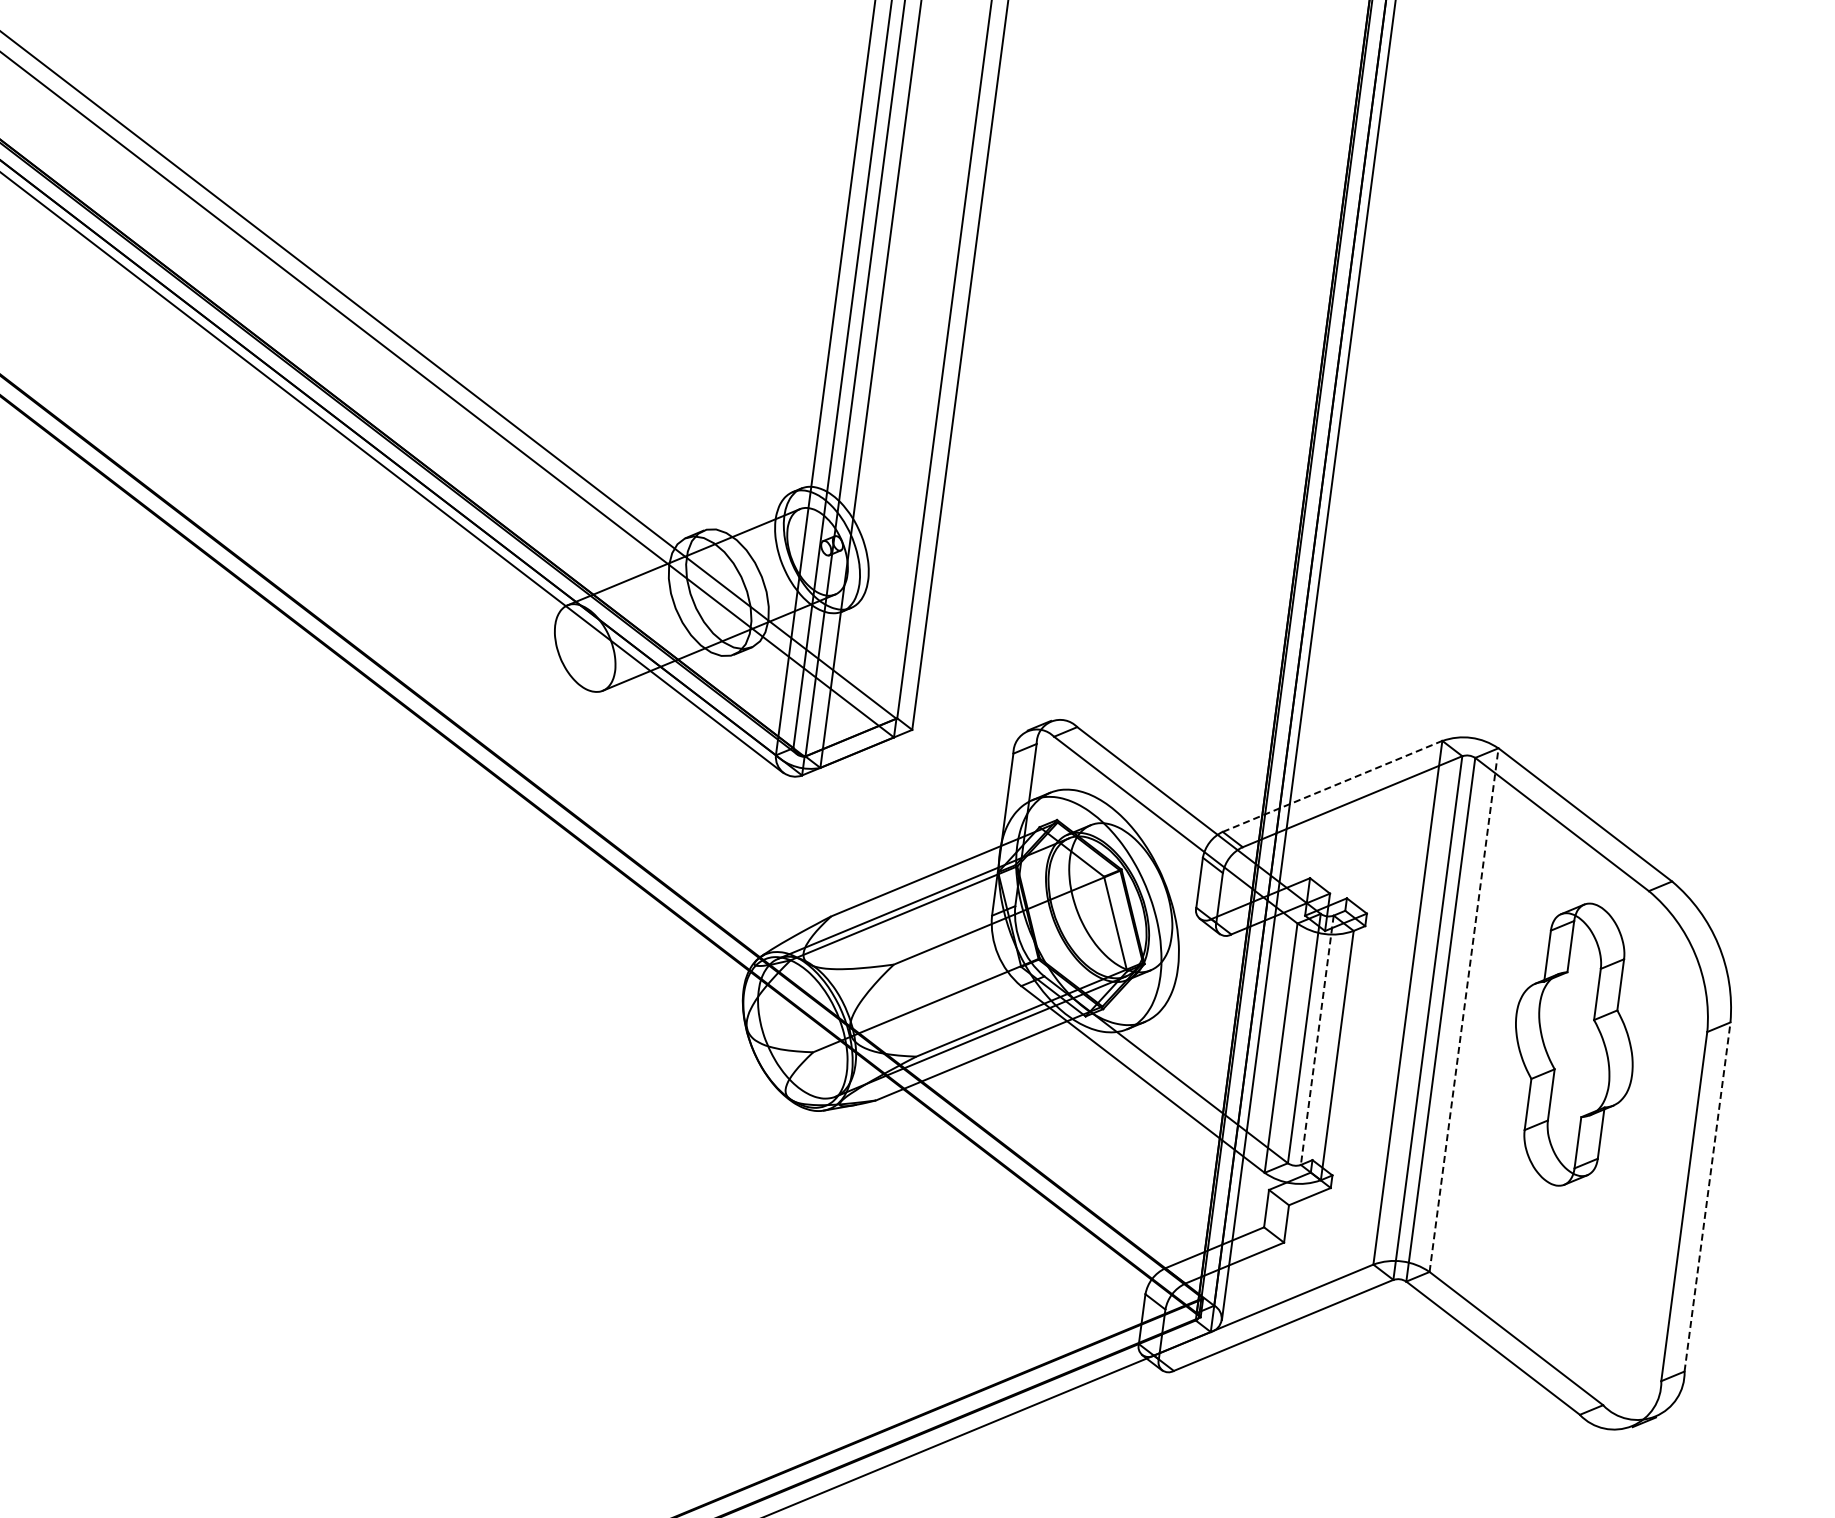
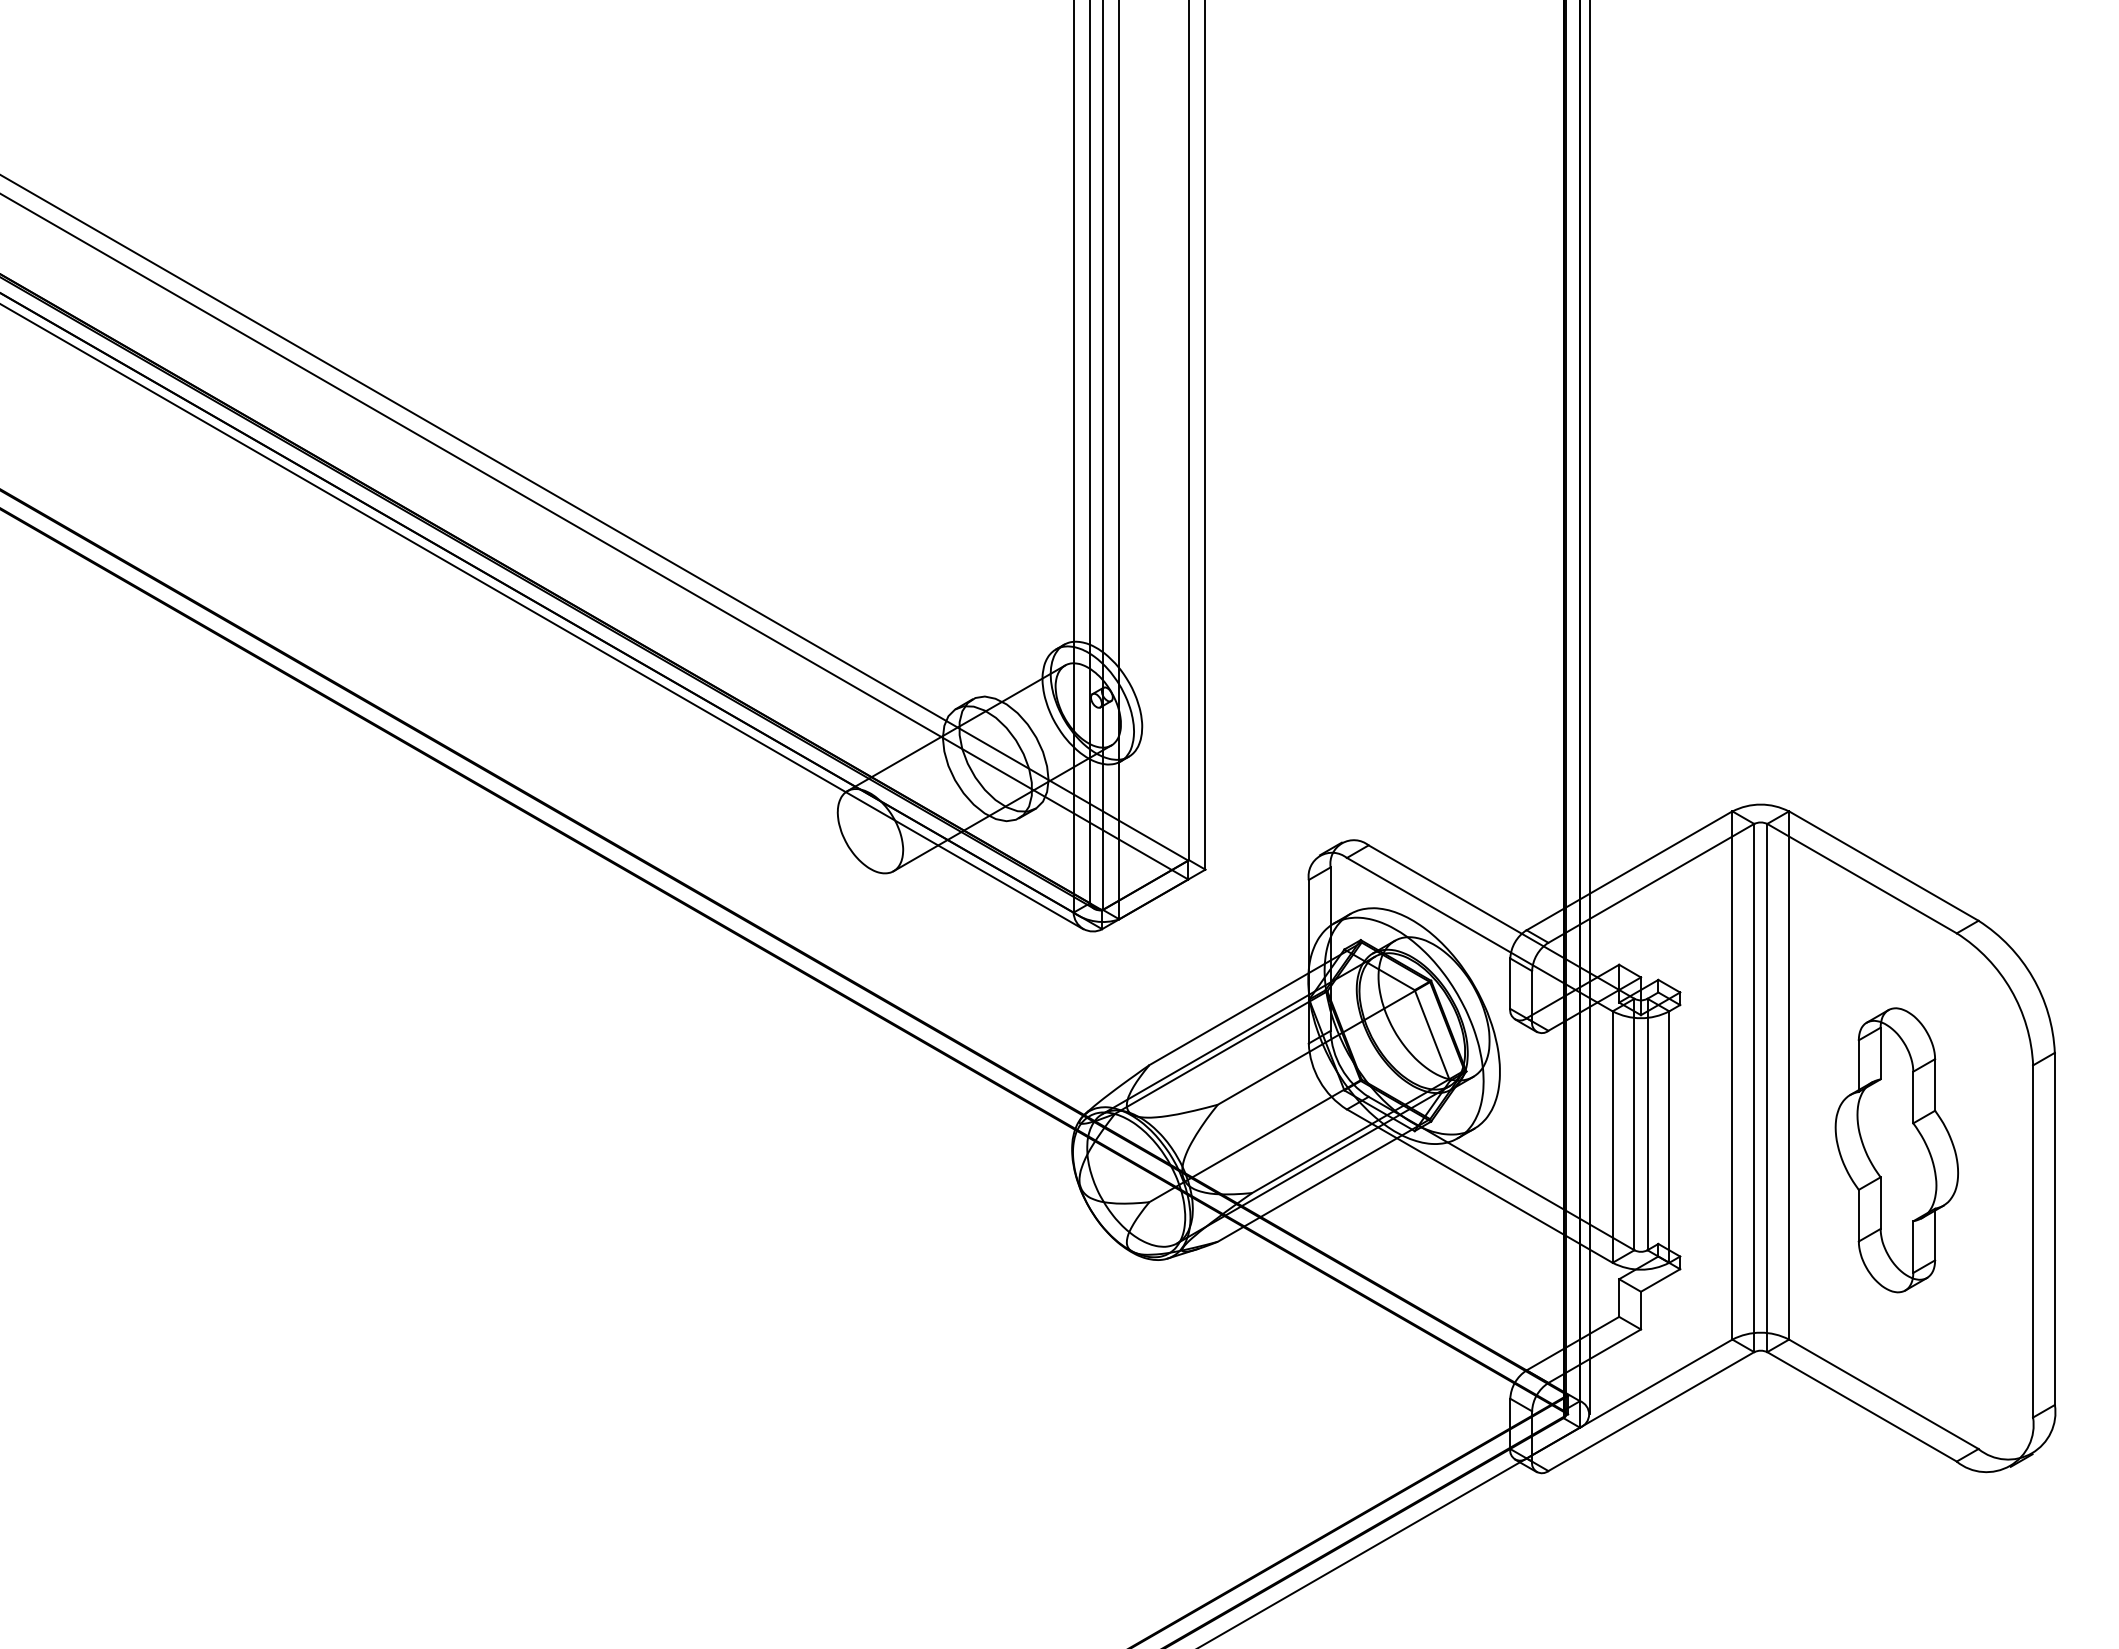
line: (1332, 786) -> (1629, 870), dashed -> solid
line: (1464, 1009) -> (1789, 1074), dashed -> solid
line: (1317, 1040) -> (1647, 1124), dashed -> solid
part: (1573, 1044) -> (1896, 1150), moved
line: (1707, 1196) -> (2054, 1228), dashed -> solid

